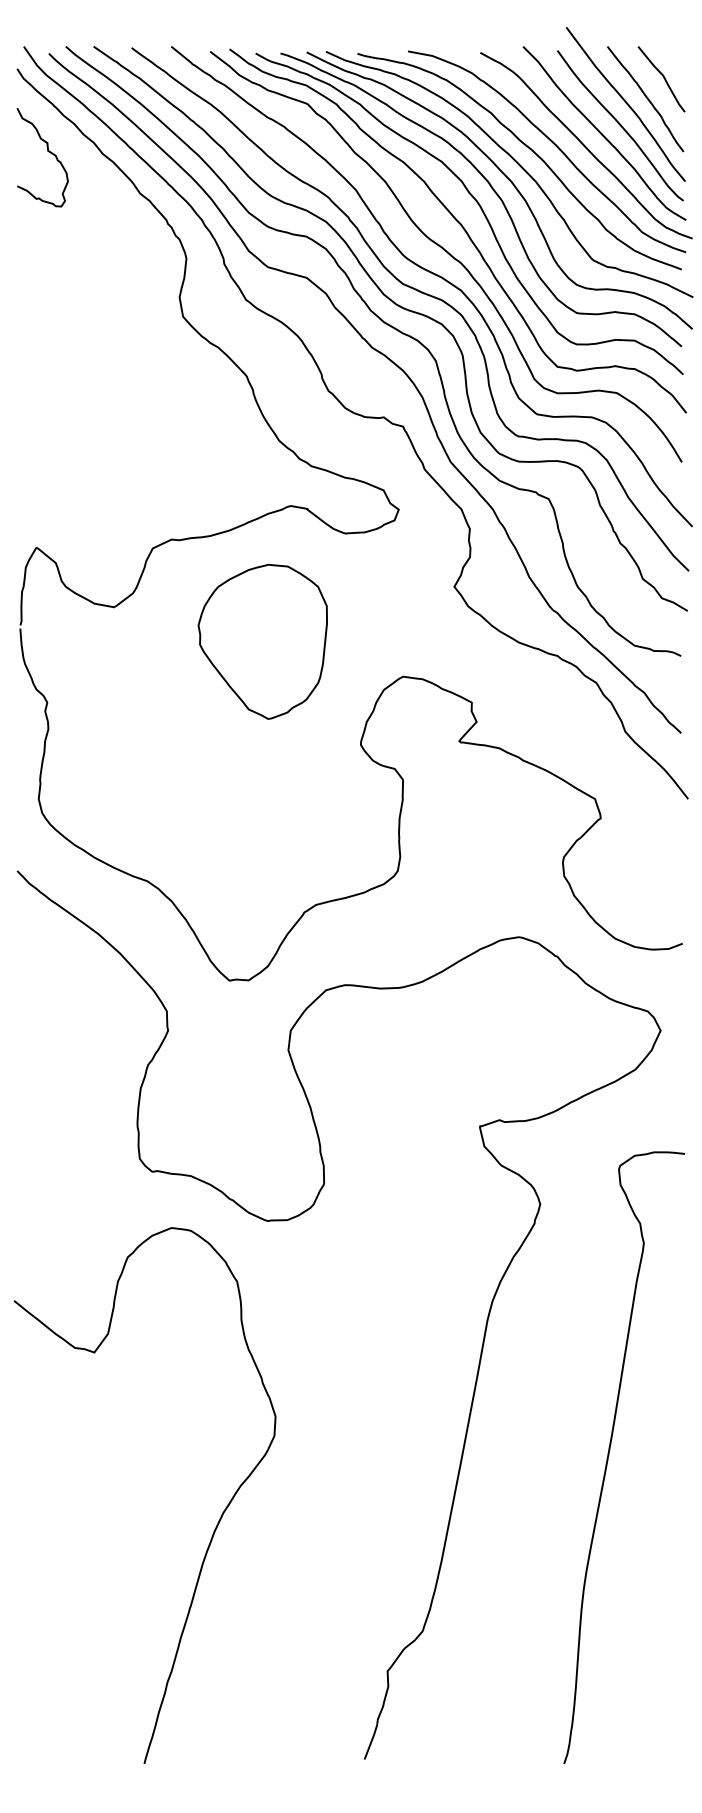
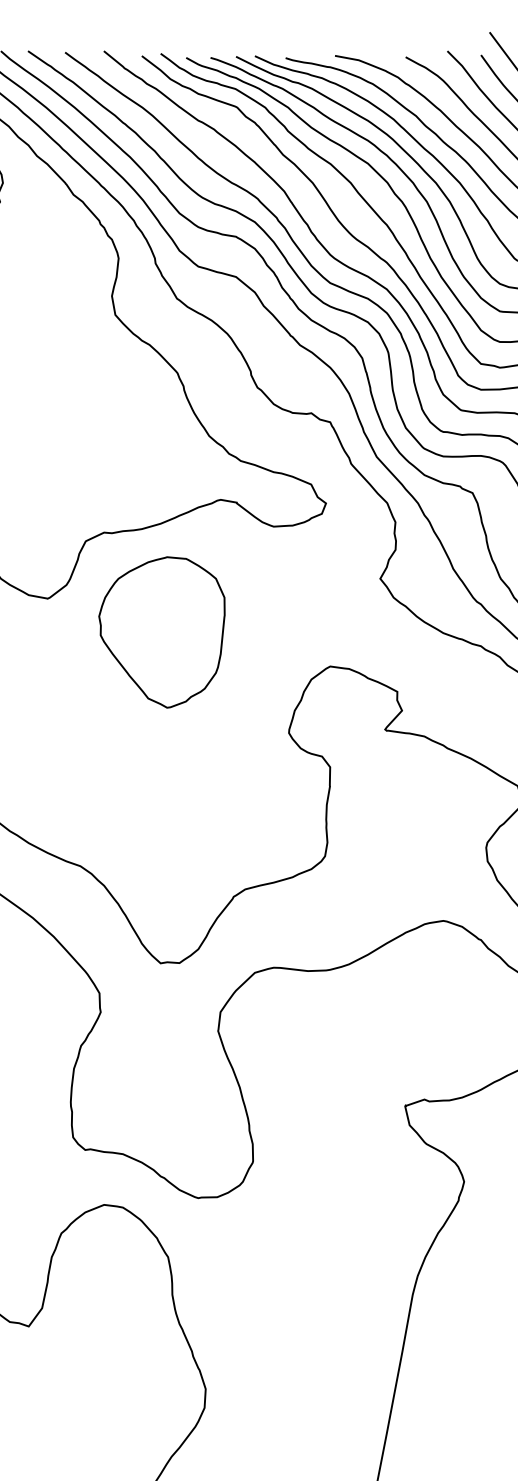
part: (262, 641) -> (161, 632), moved

